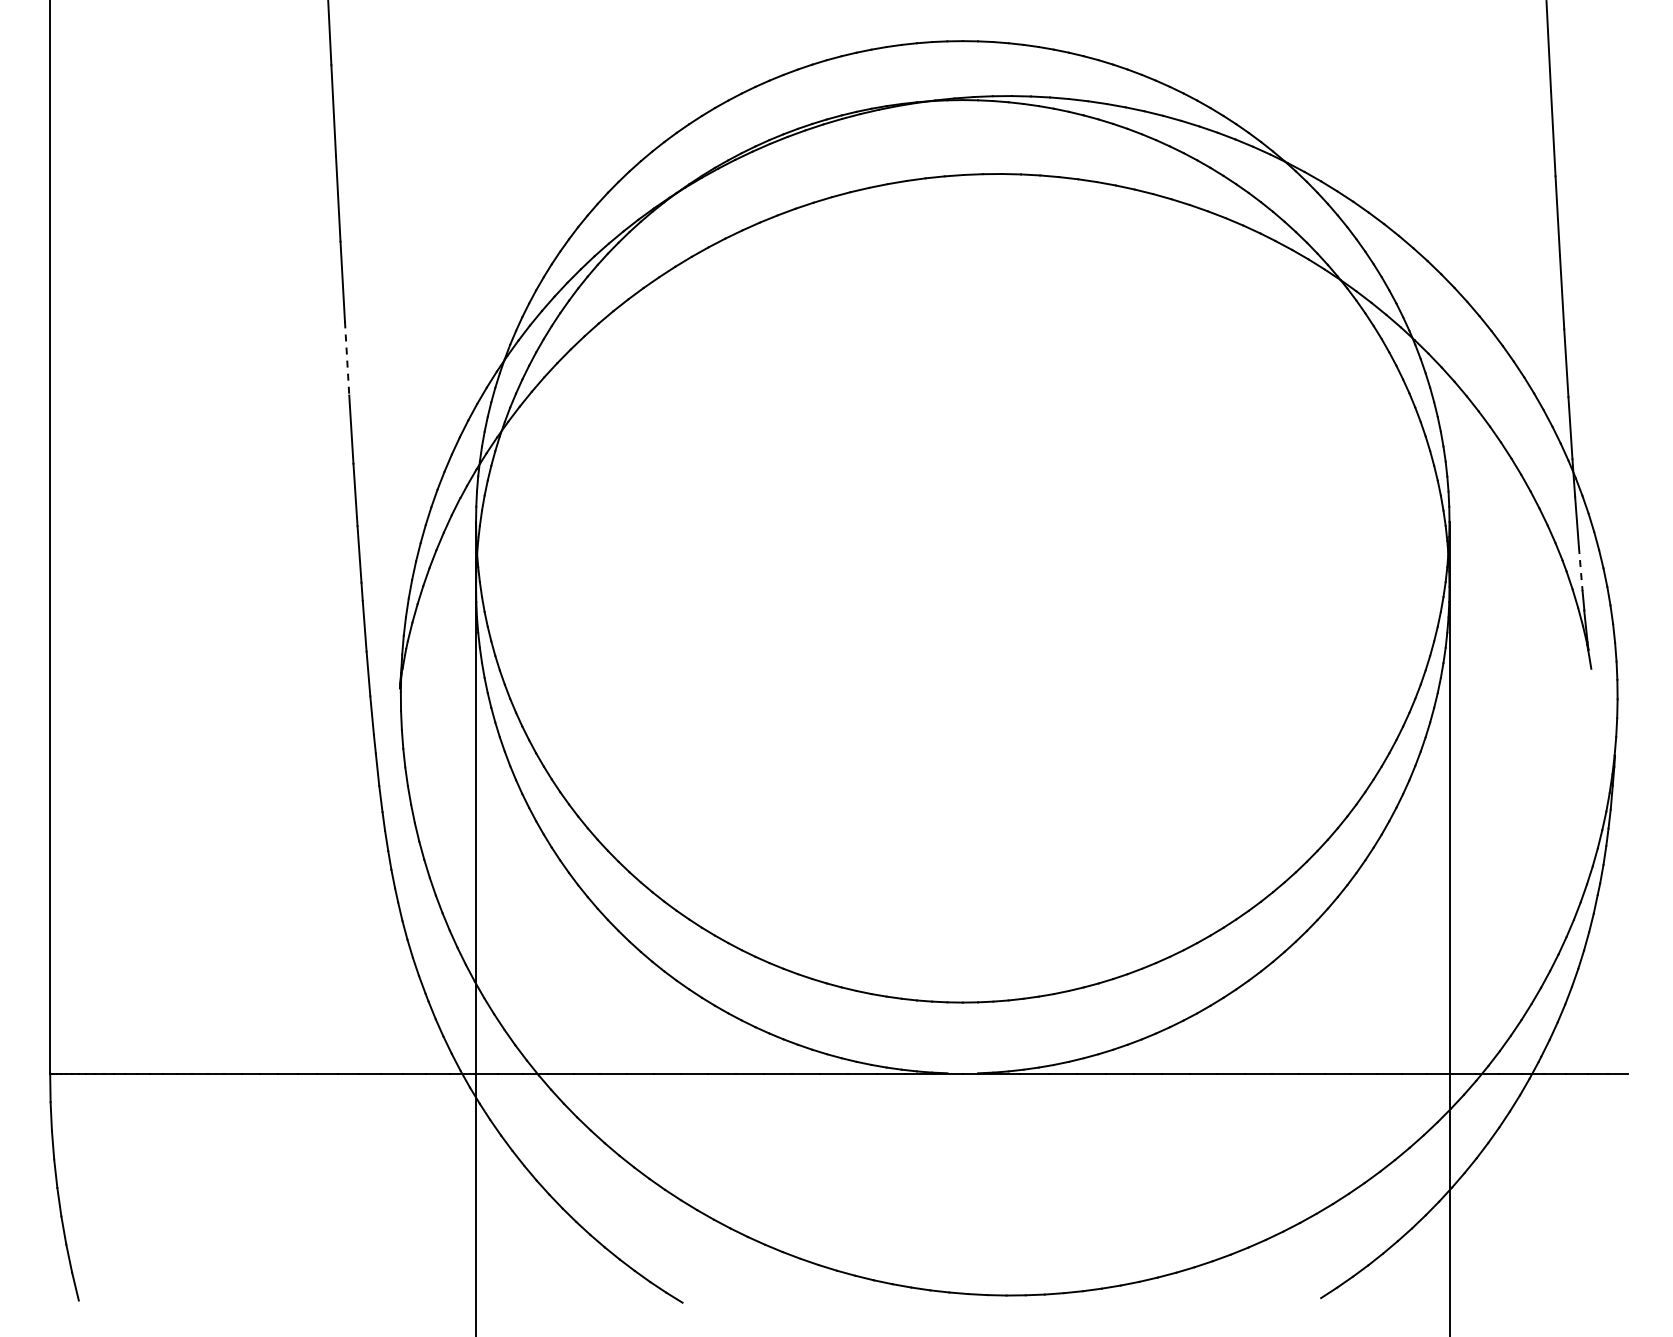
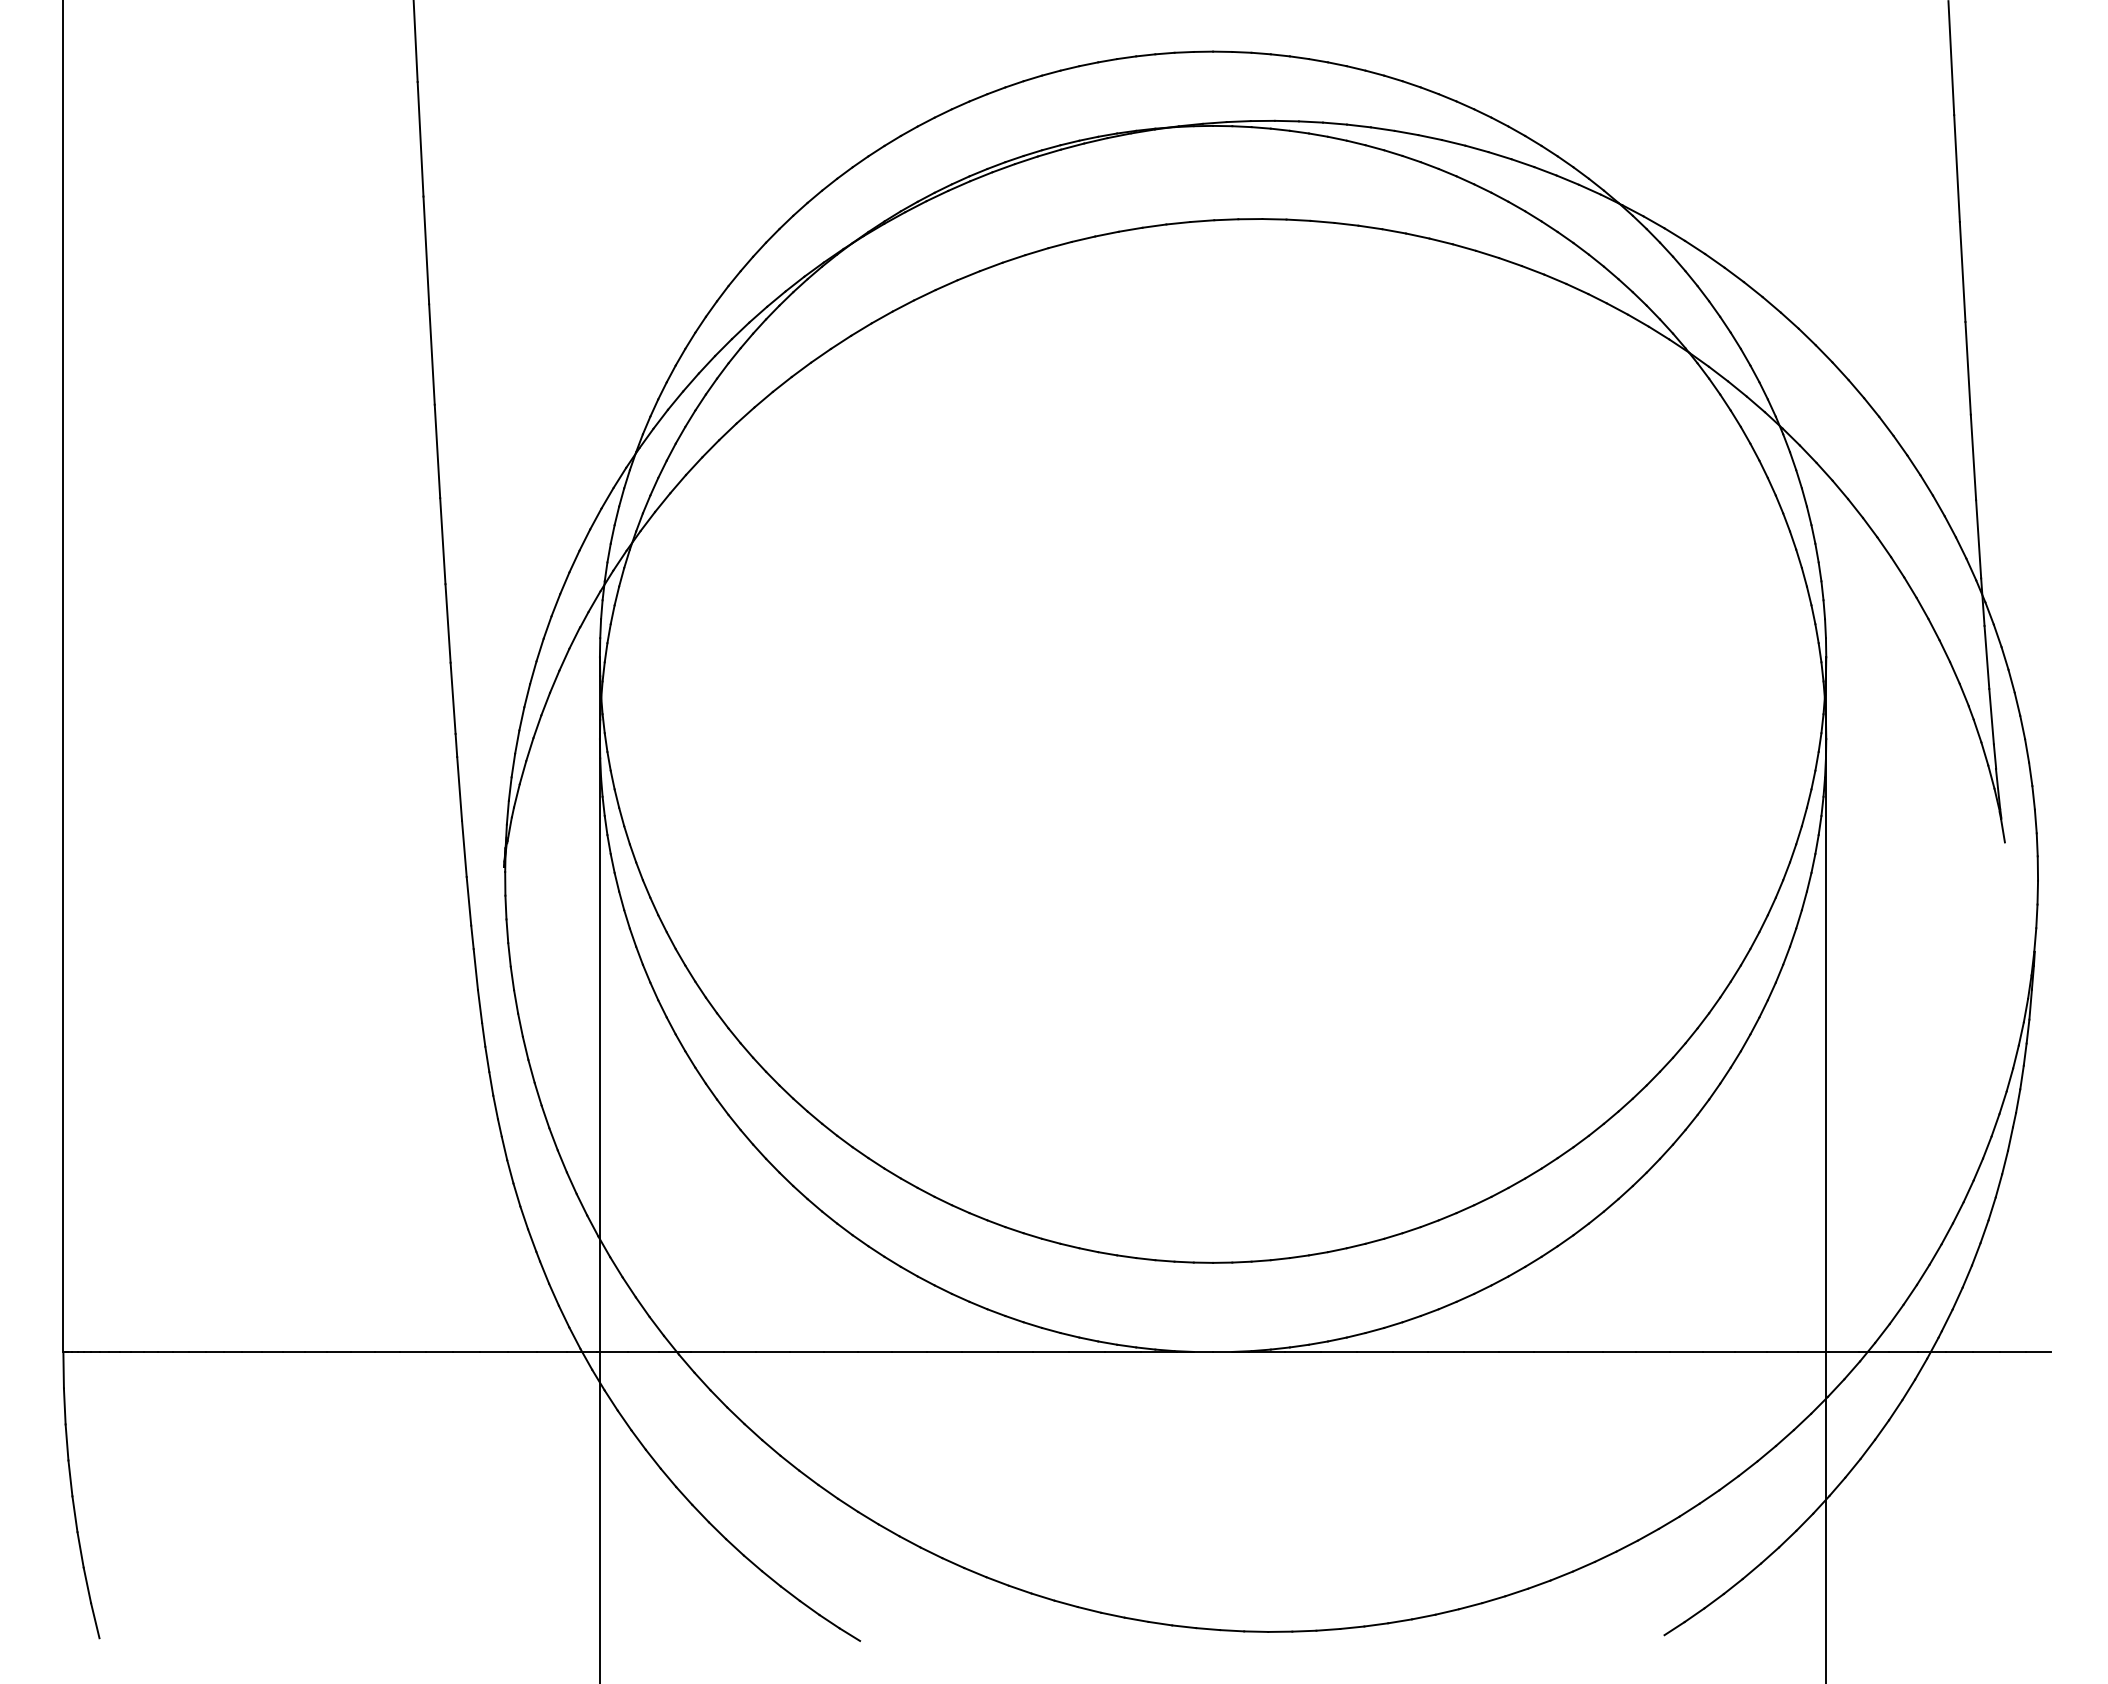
line: (347, 358) -> (437, 451), dashed -> solid
line: (1580, 569) -> (1991, 717), dashed -> solid

